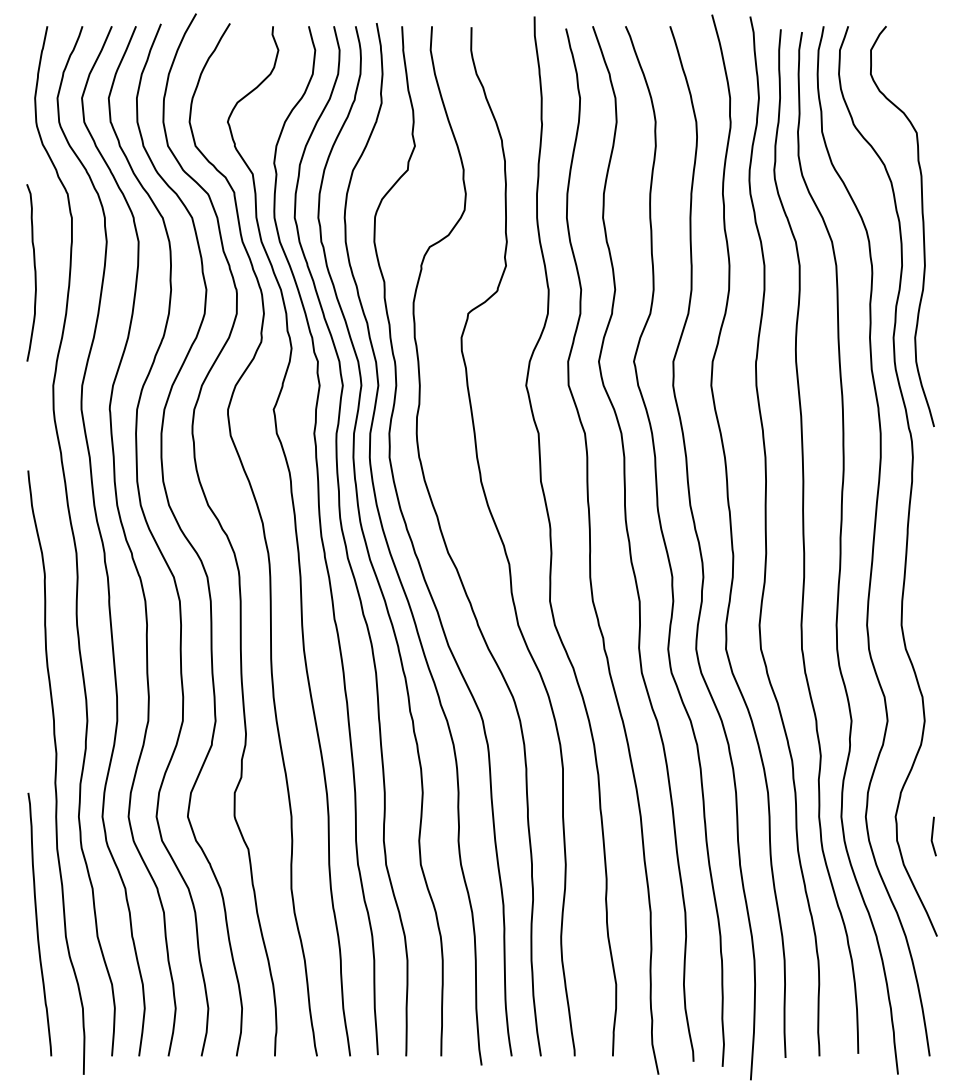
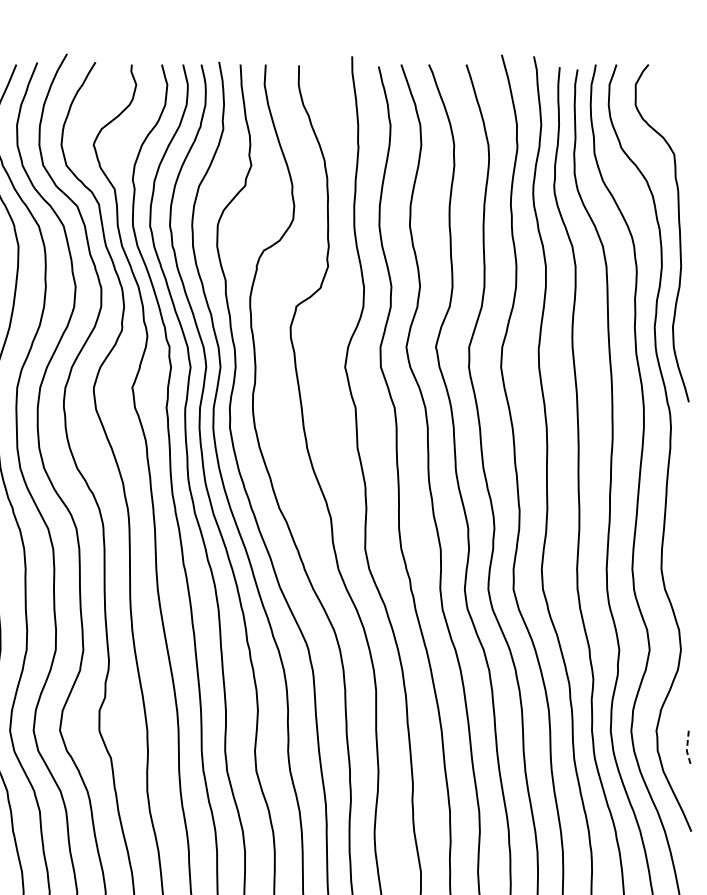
line: (931, 837) -> (686, 748), solid -> dashed

